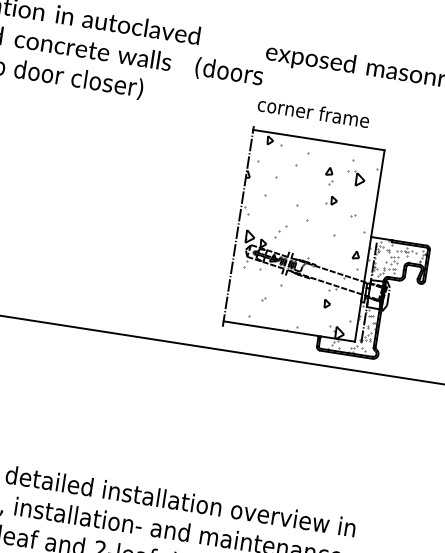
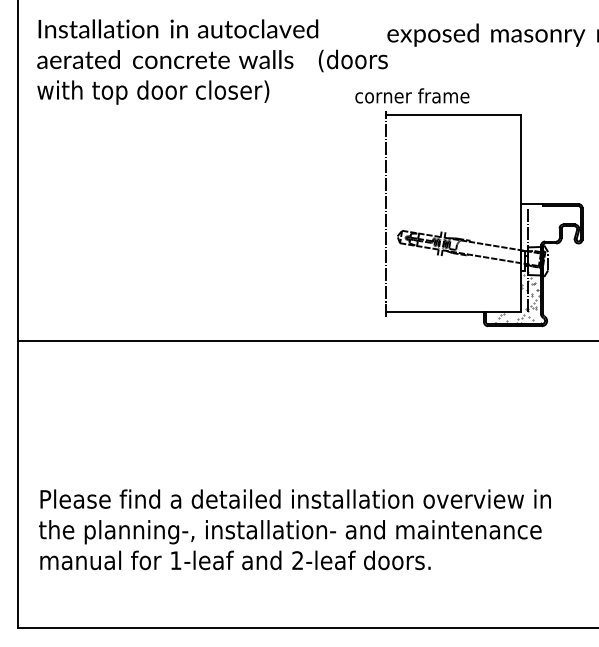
text: (313, 112) -> (412, 95), moved
hatch: (301, 236) -> (451, 214), removed
hatch: (395, 264) -> (550, 227), removed

